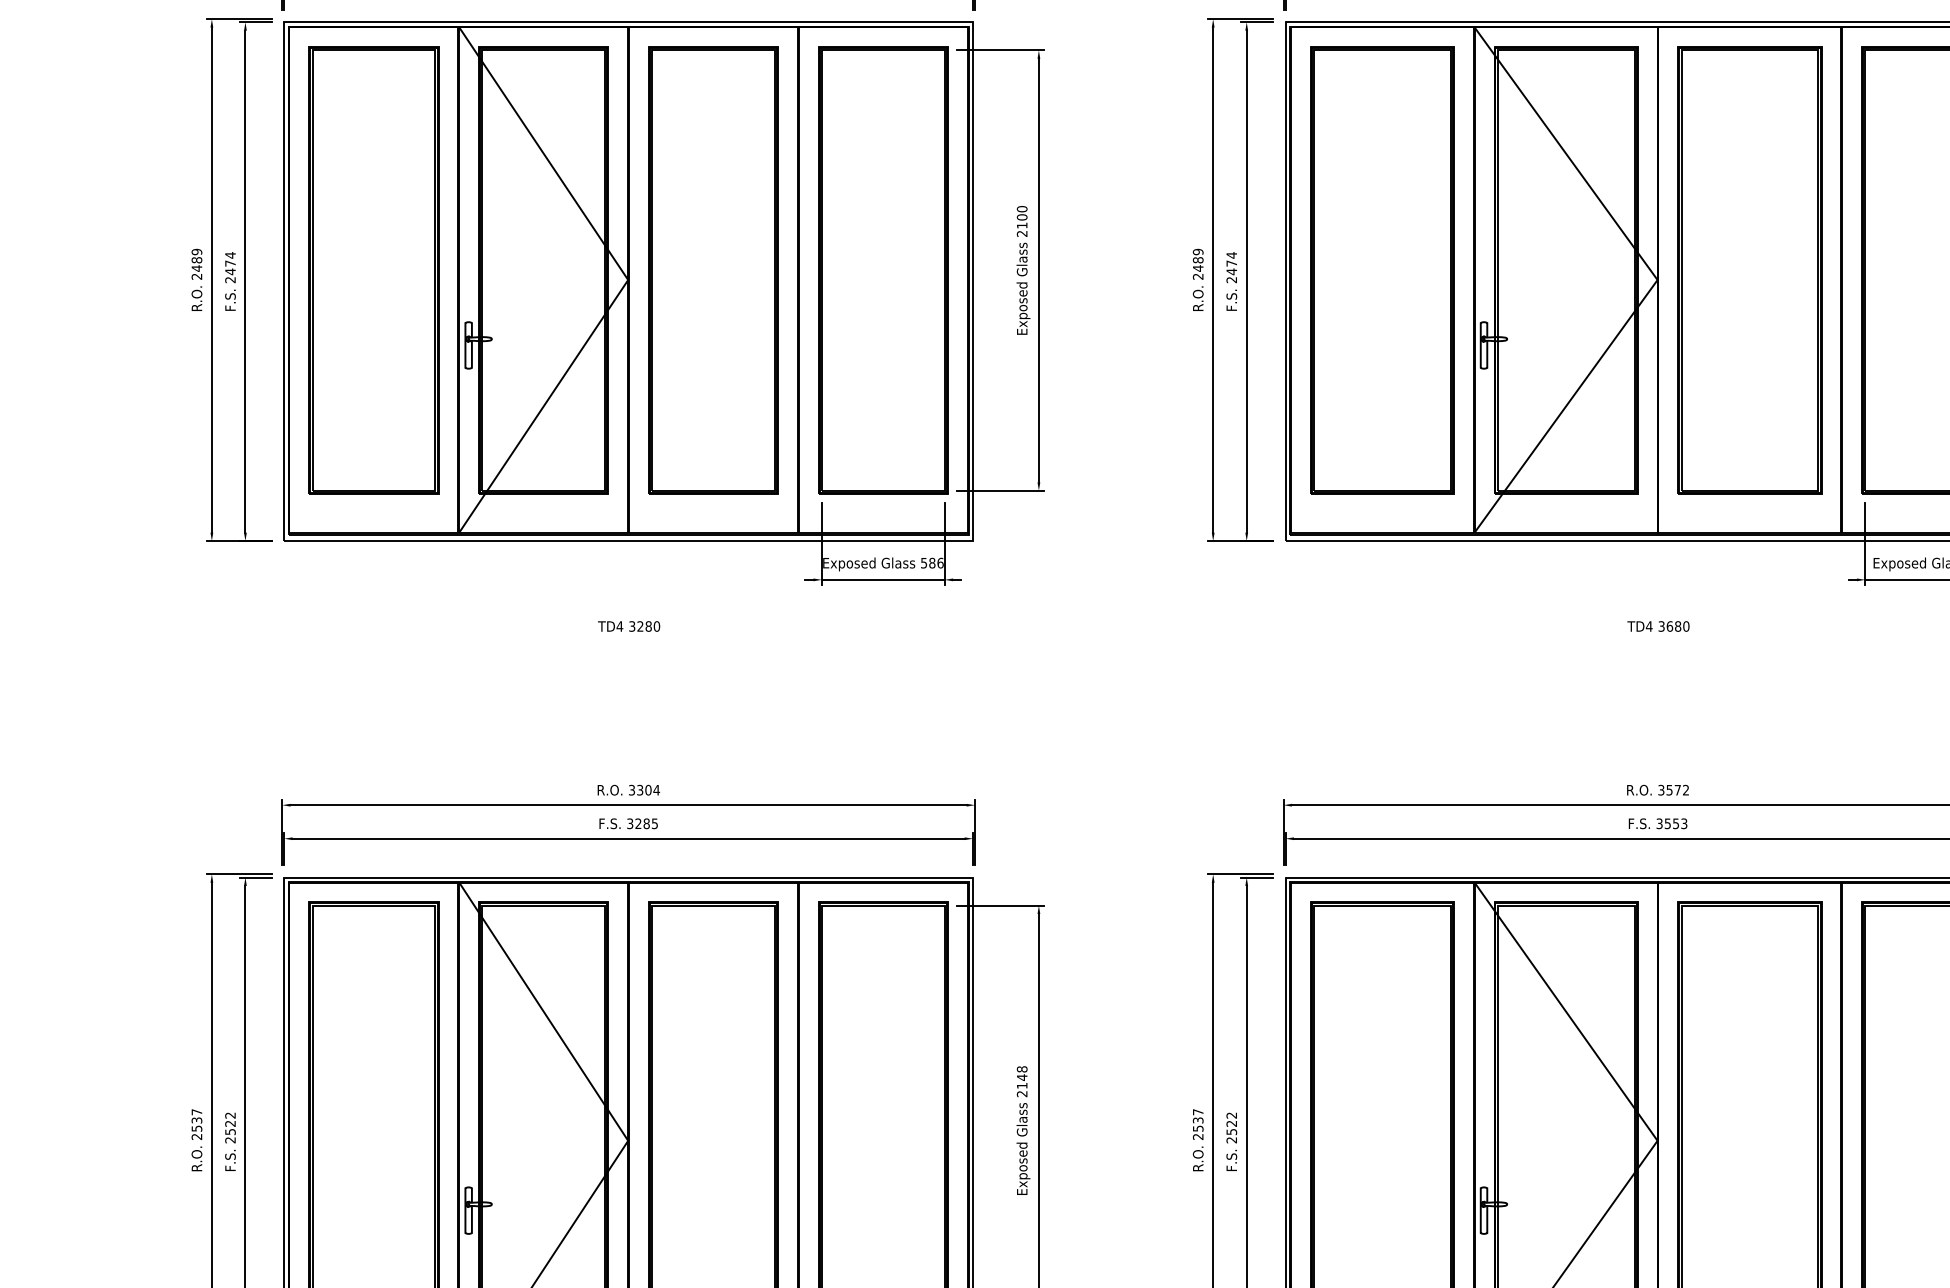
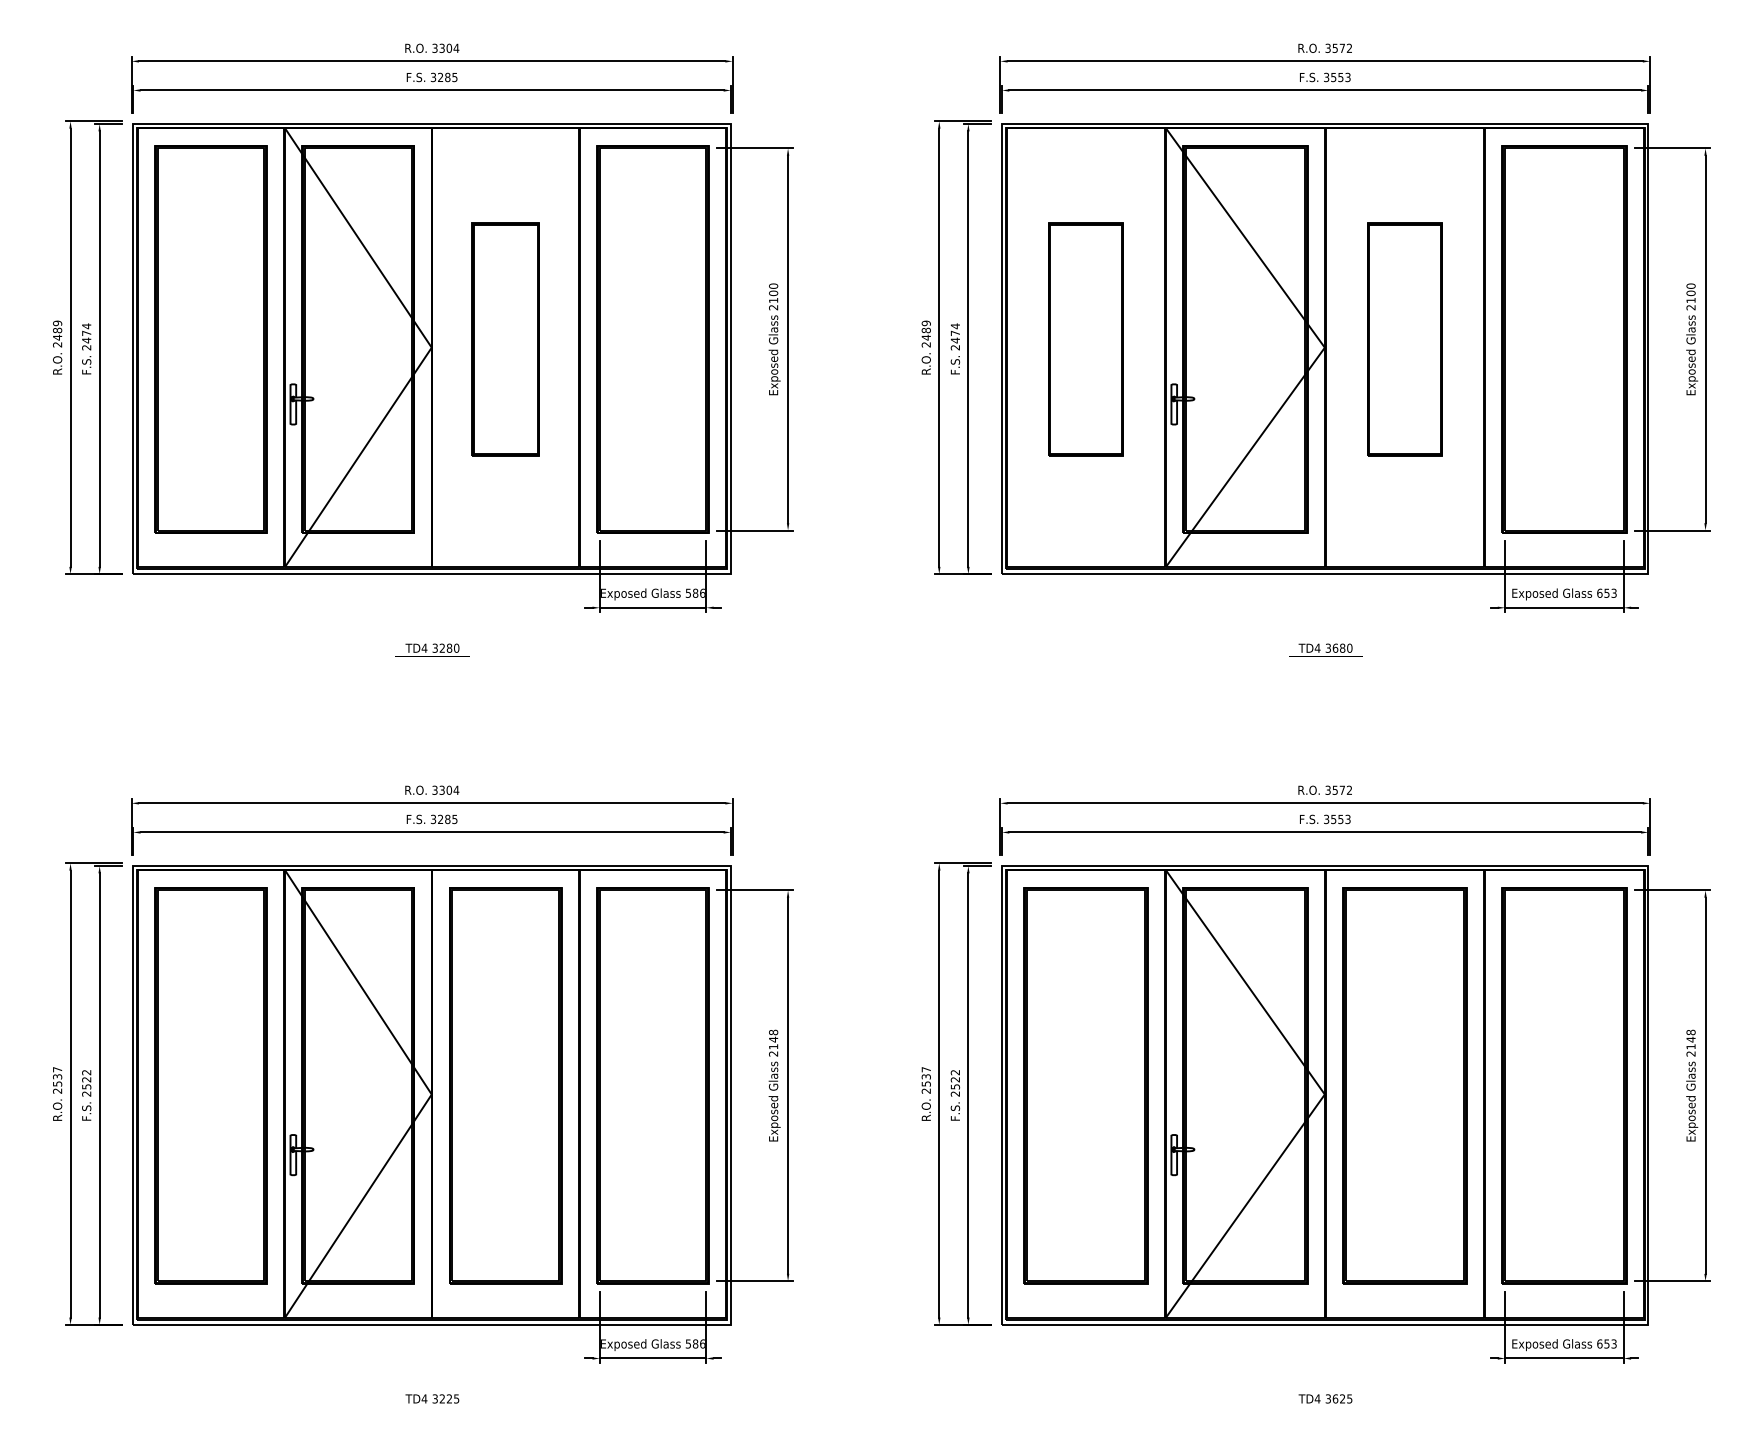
part: (713, 270) -> (505, 339), size x0.6
part: (1381, 270) -> (1085, 339), size x0.6
part: (1749, 270) -> (1404, 339), size x0.6

